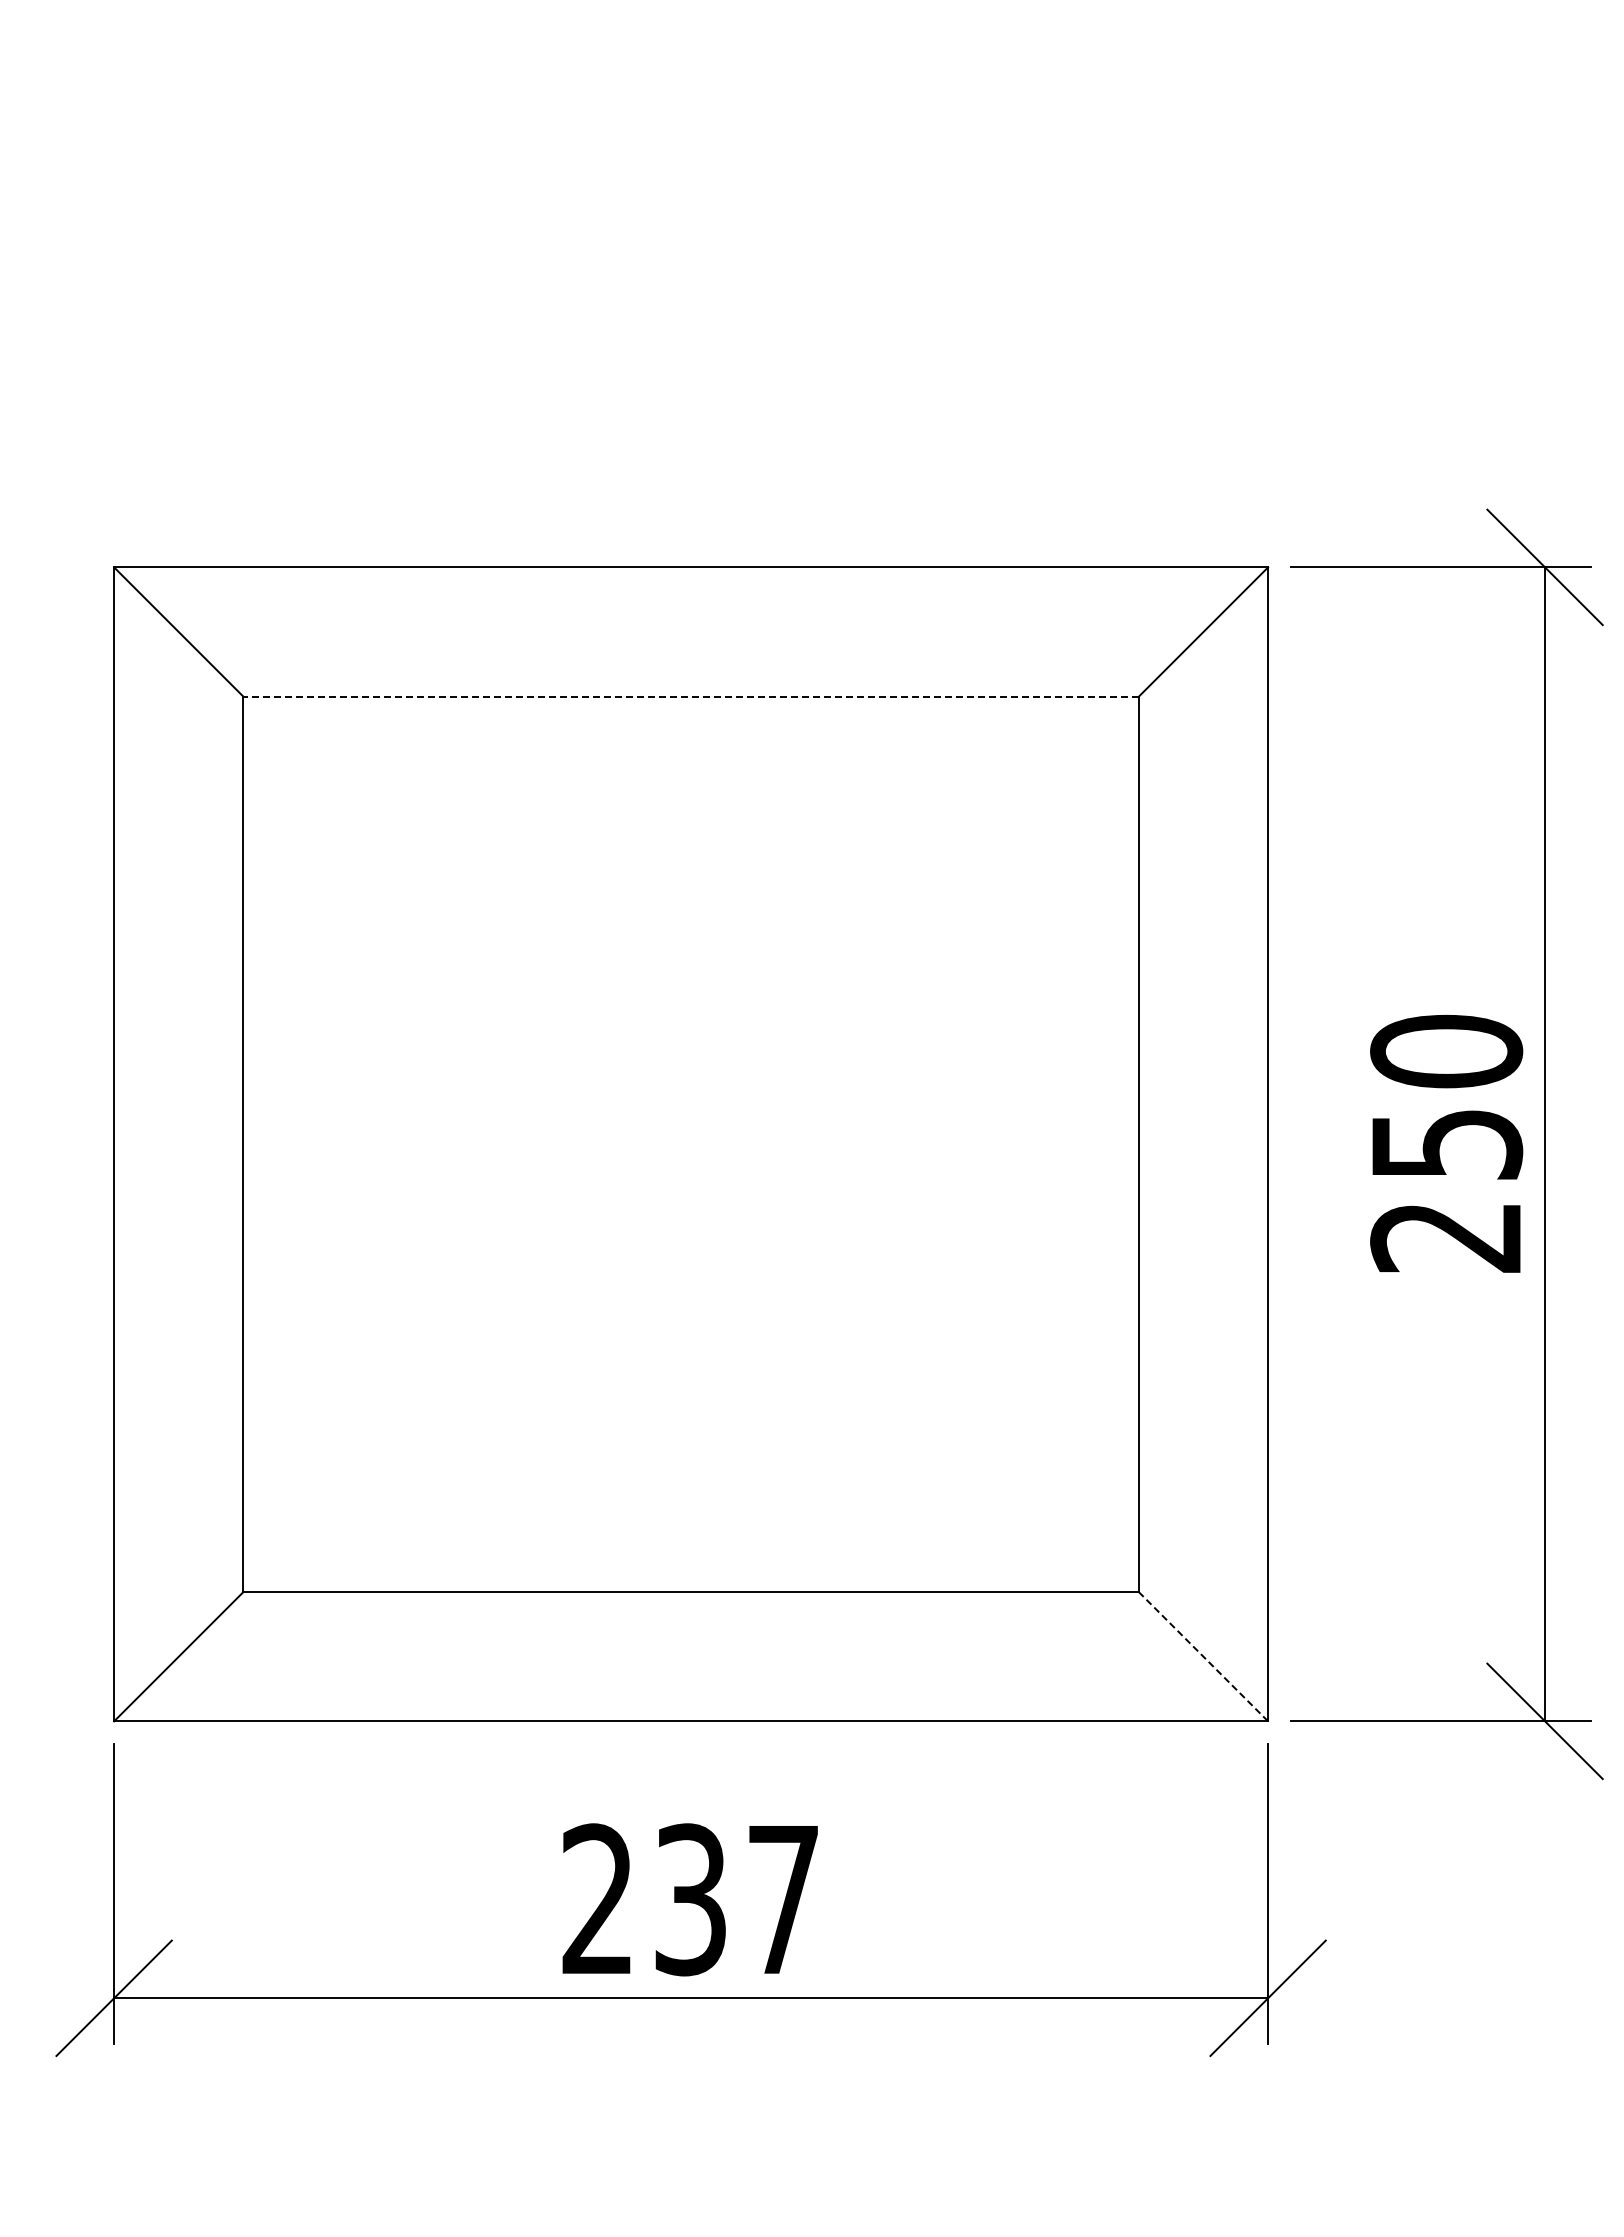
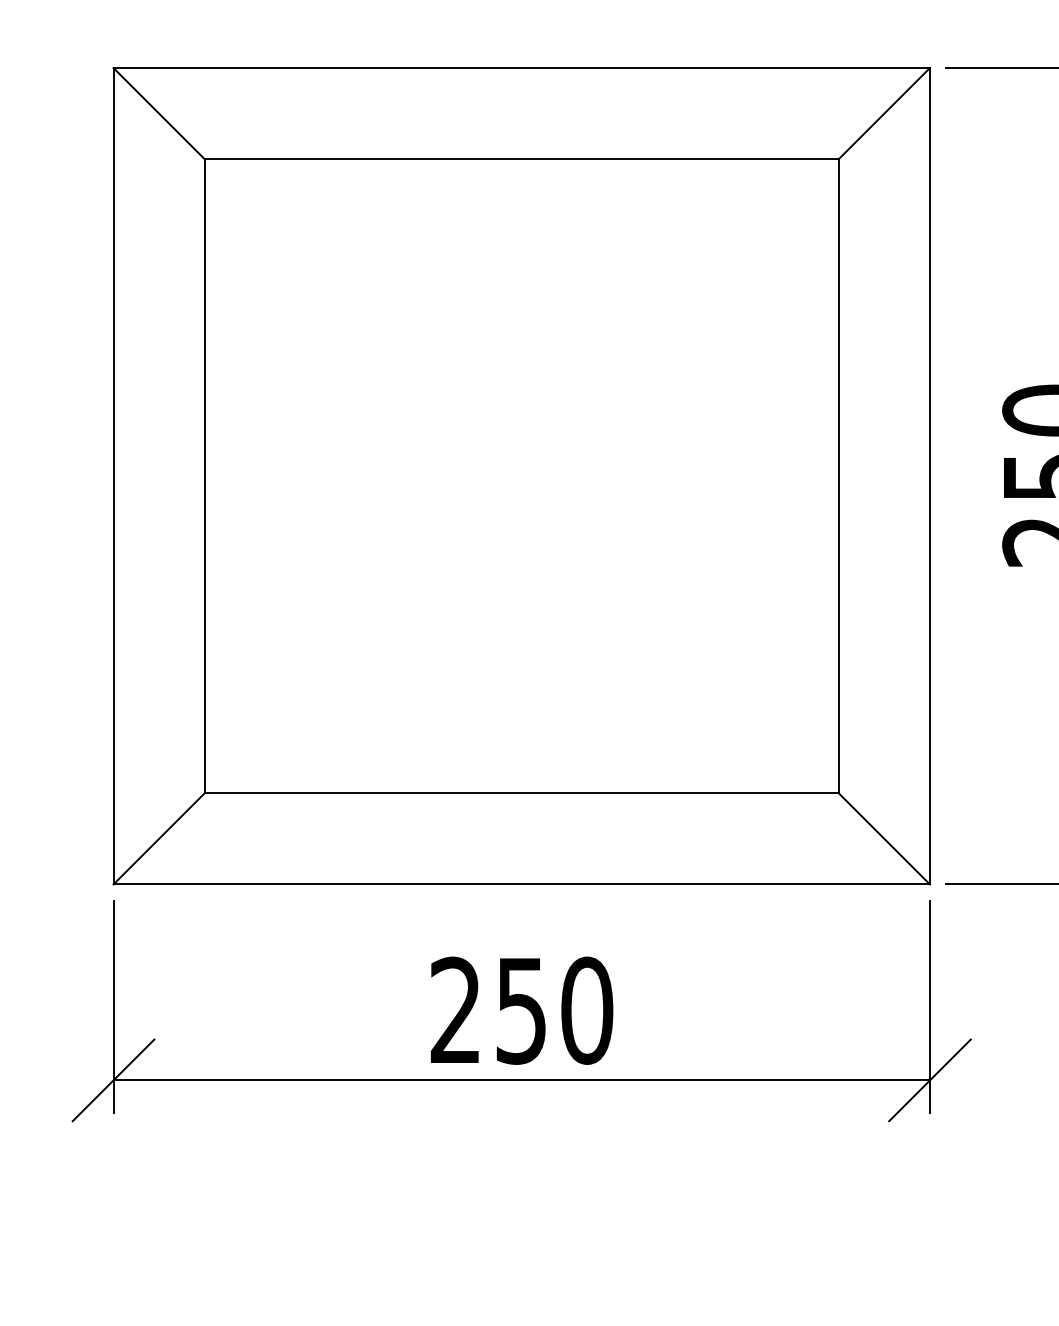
line: (691, 696) -> (522, 159), dashed -> solid
line: (1203, 1656) -> (884, 838), dashed -> solid
text: (737, 1899) -> (554, 1010), 237 -> 250

